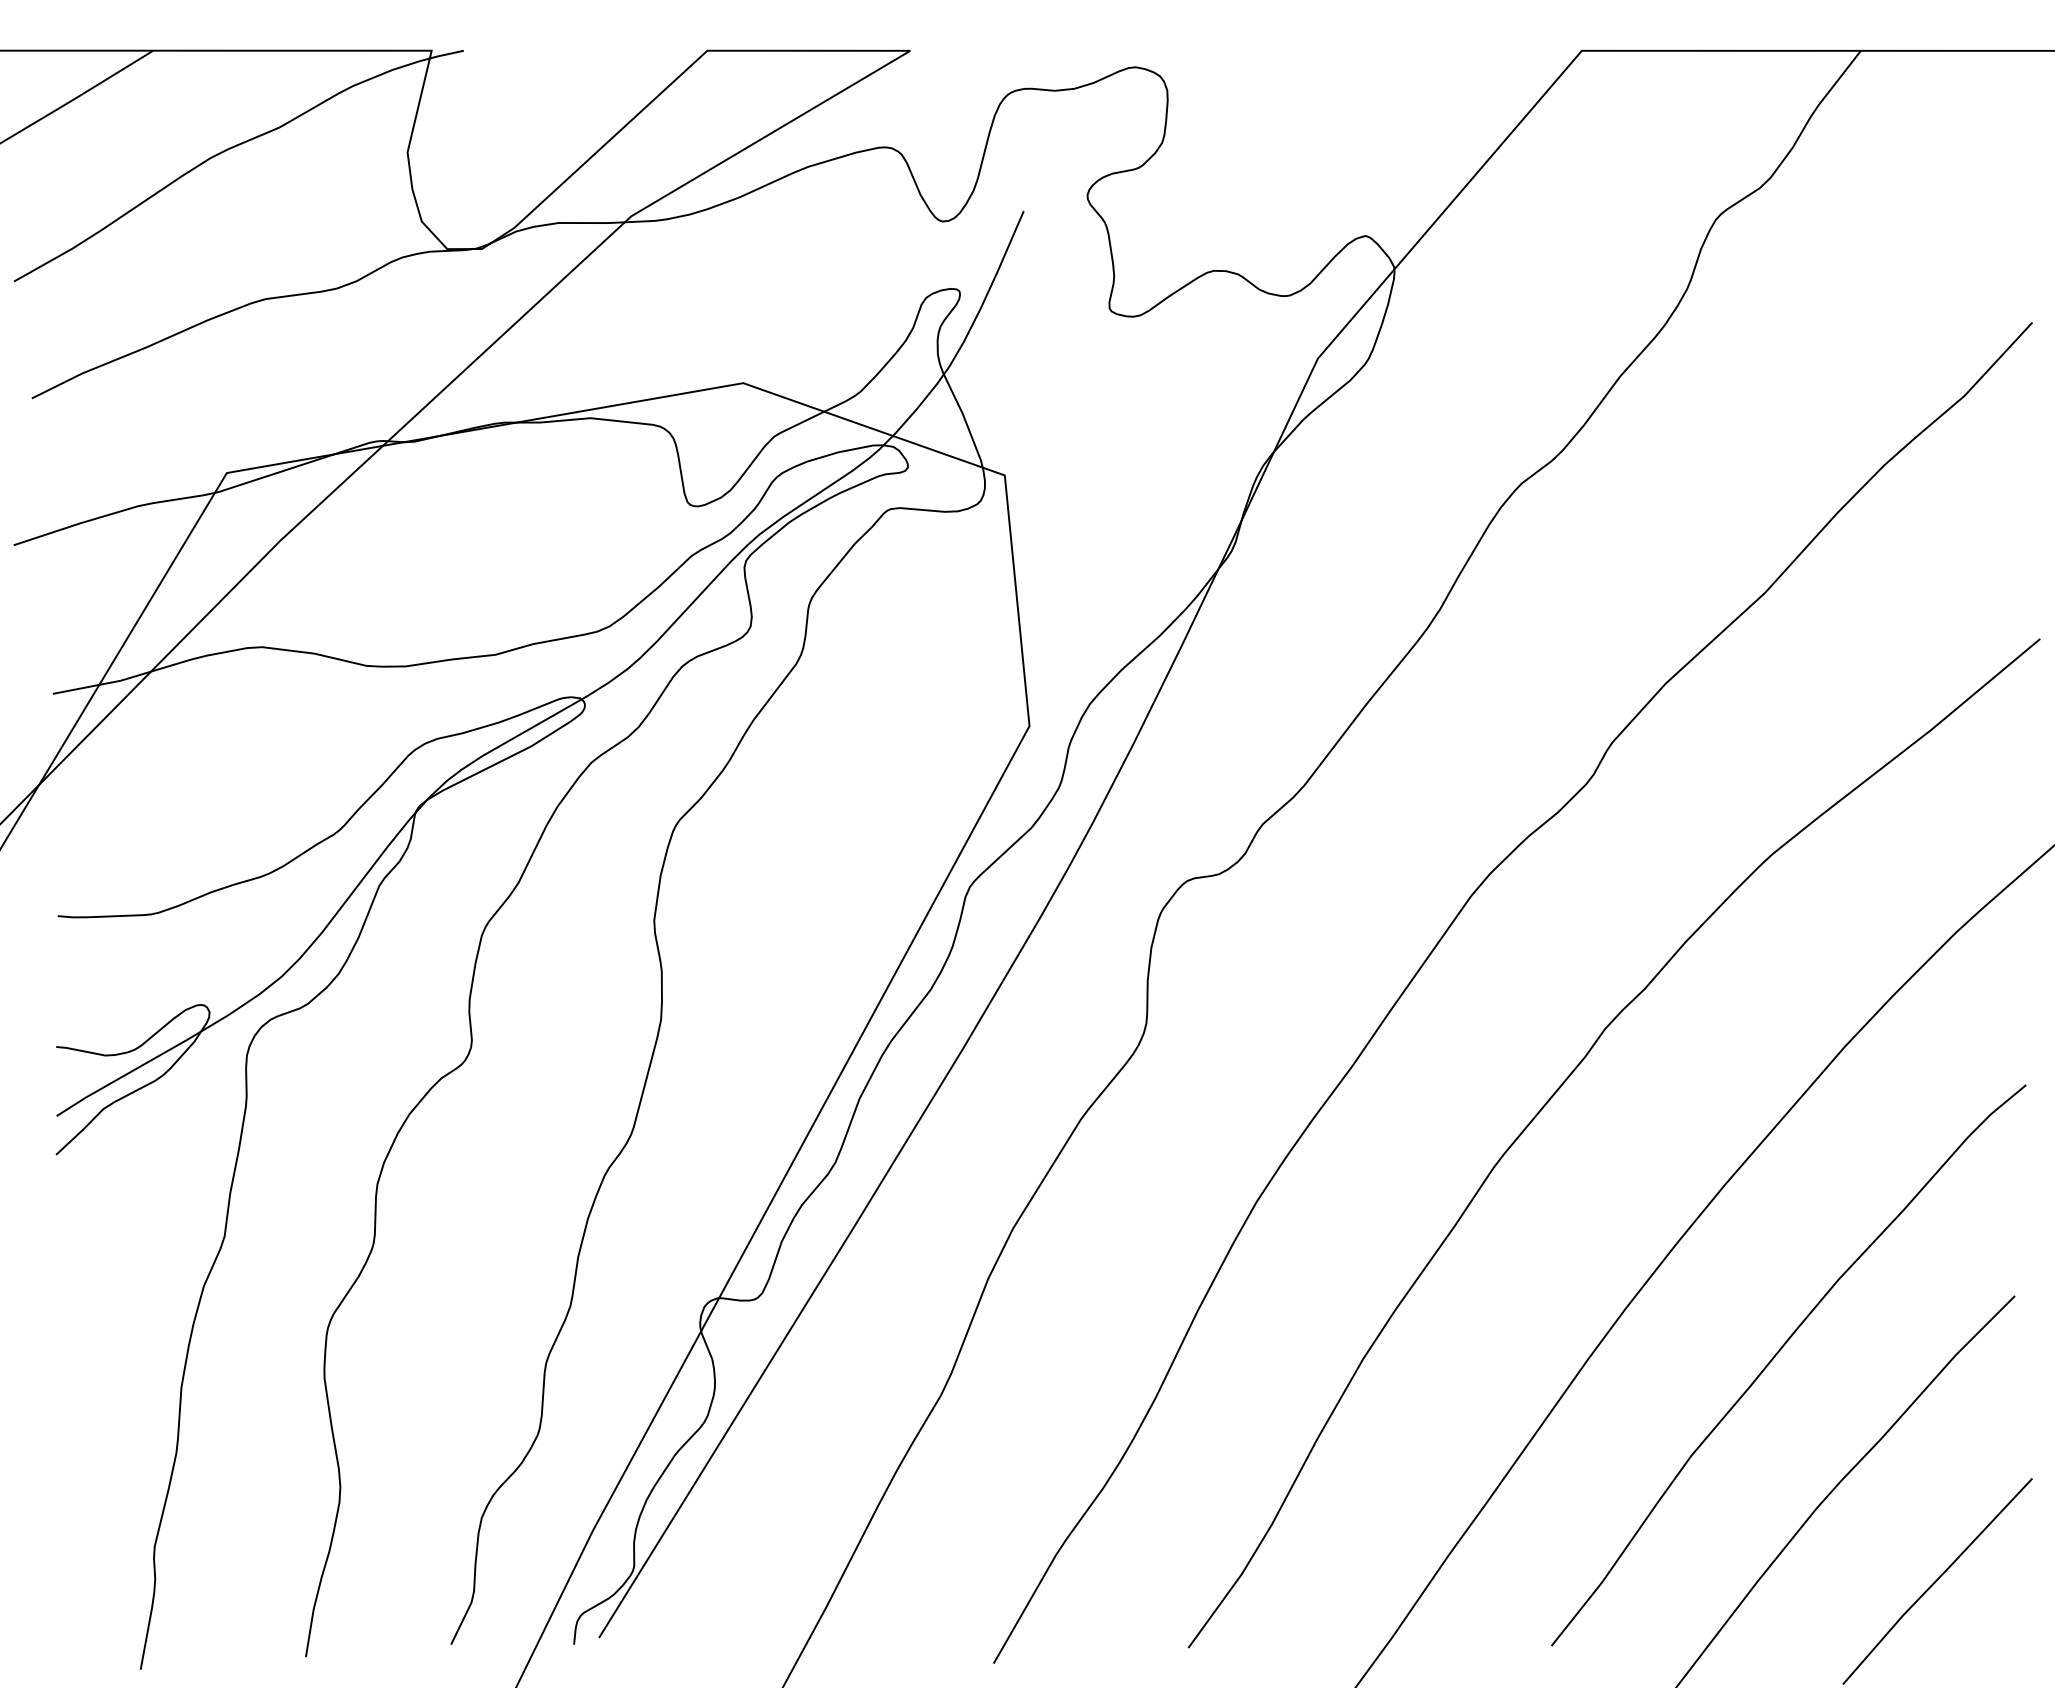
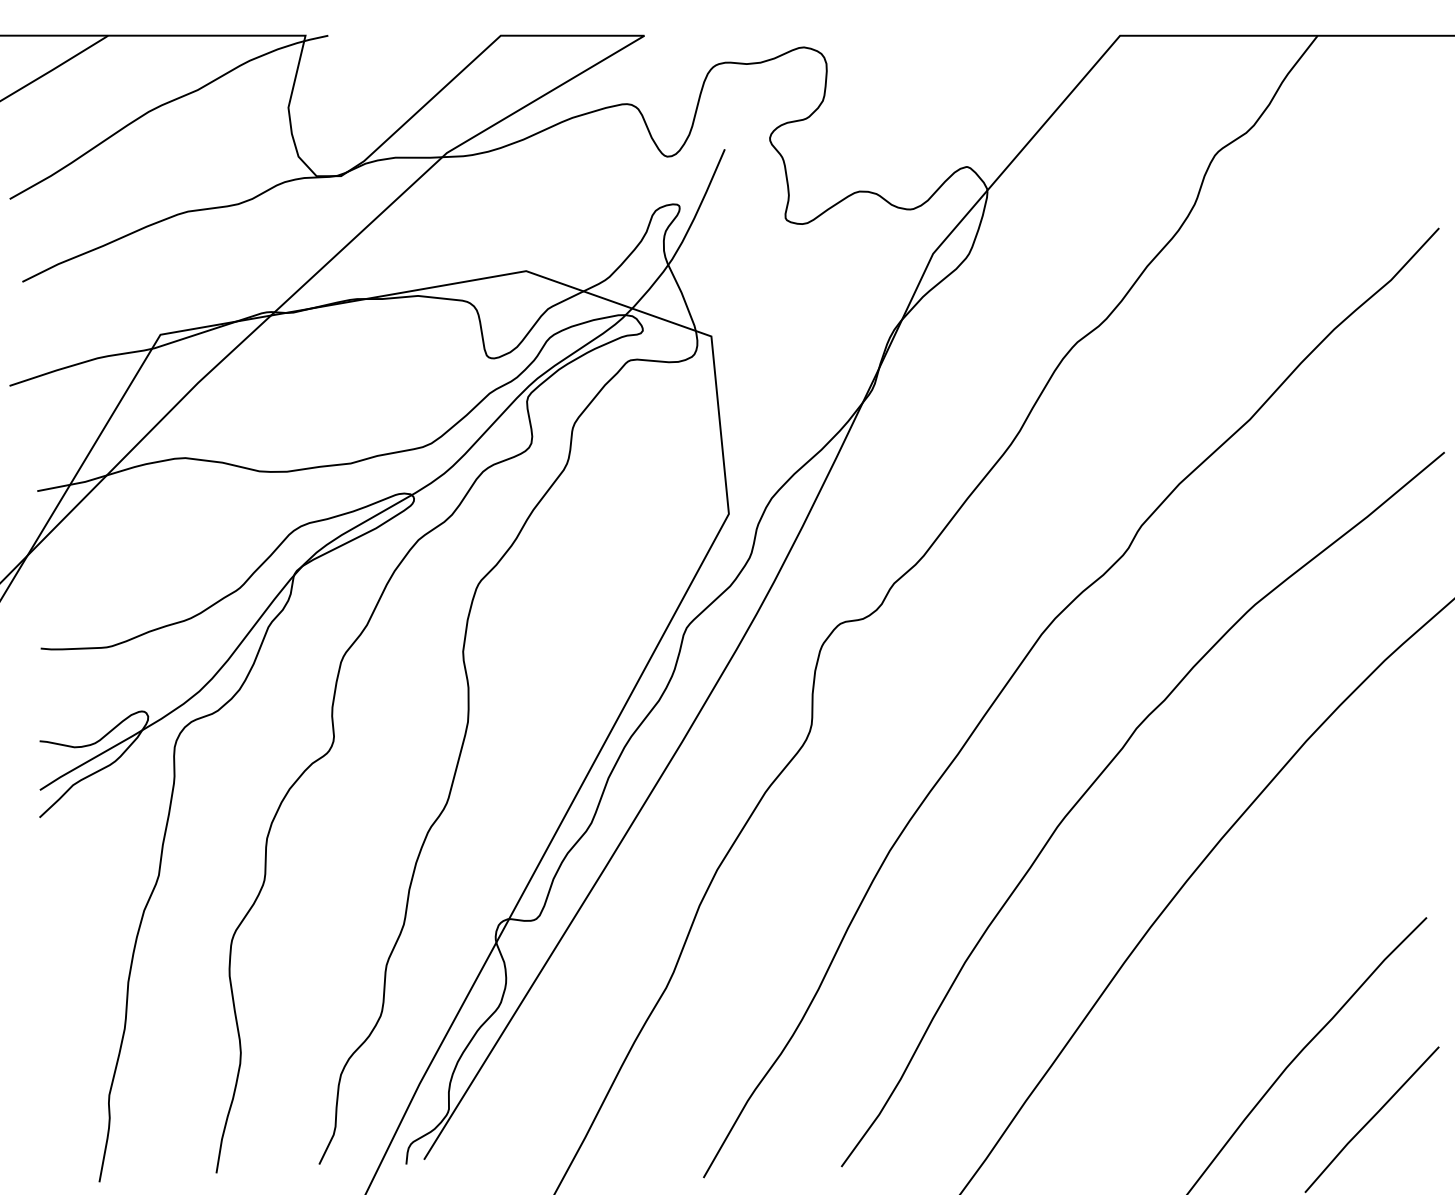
curve: (1775, 1357) -> (1257, 961), removed

